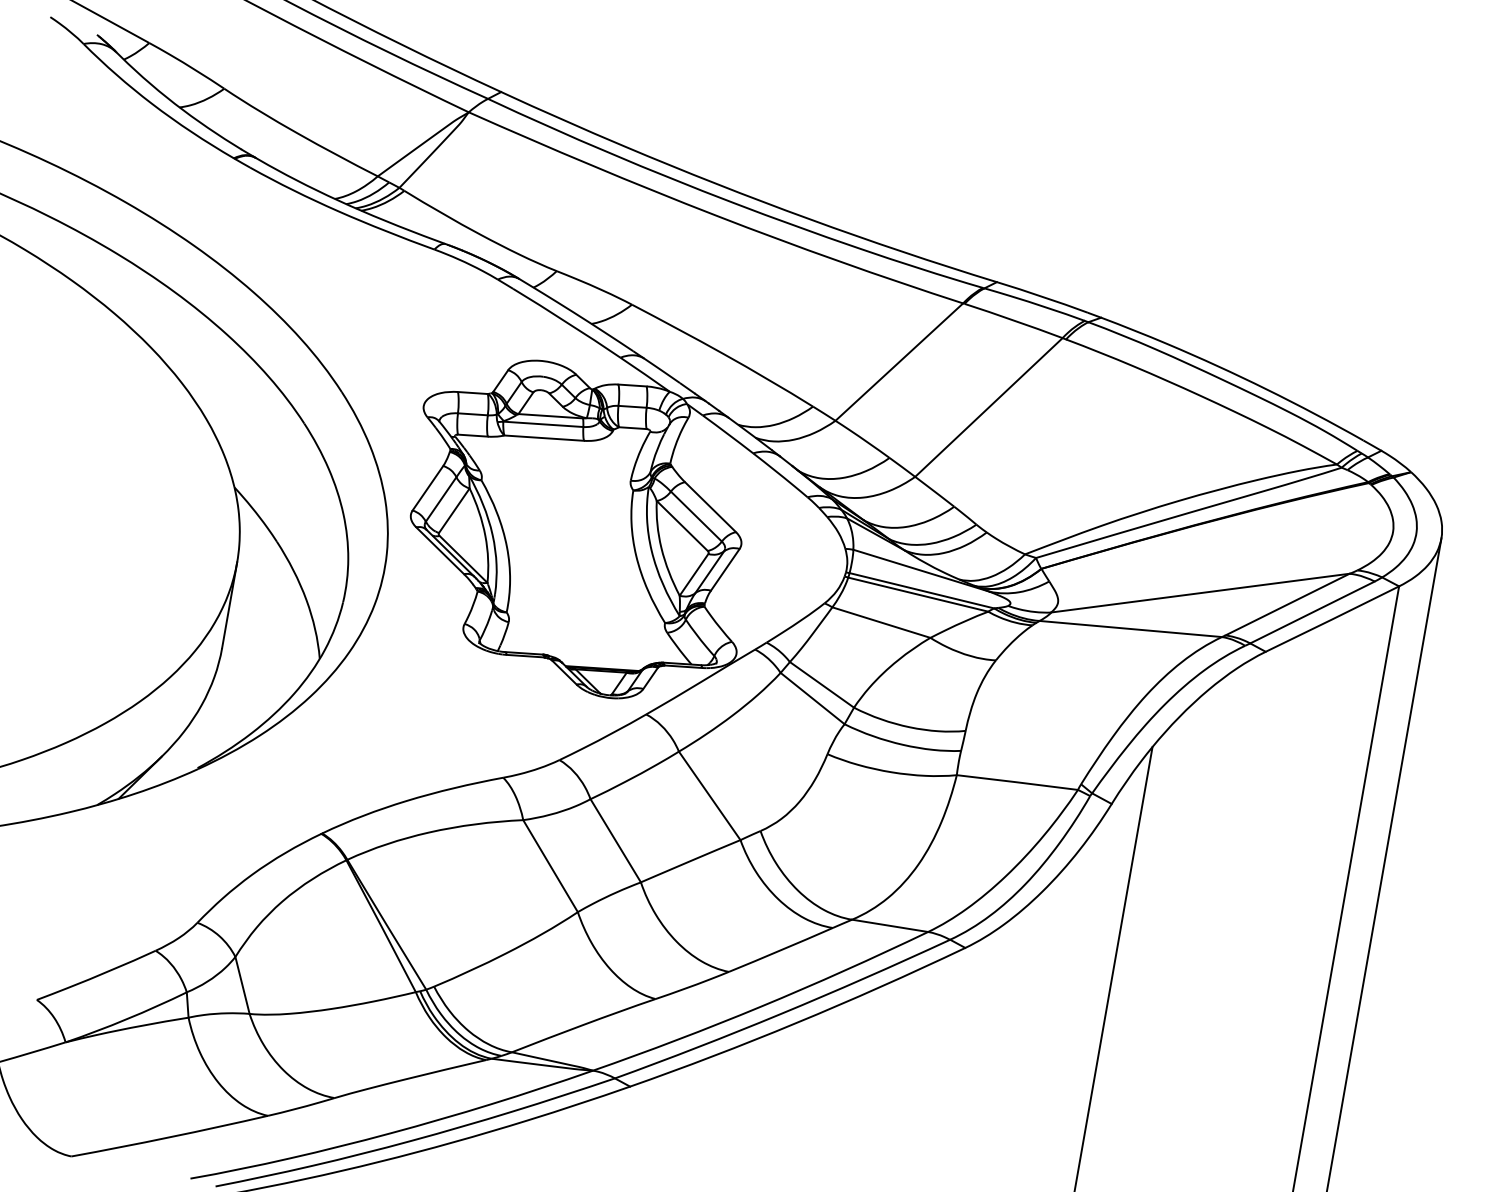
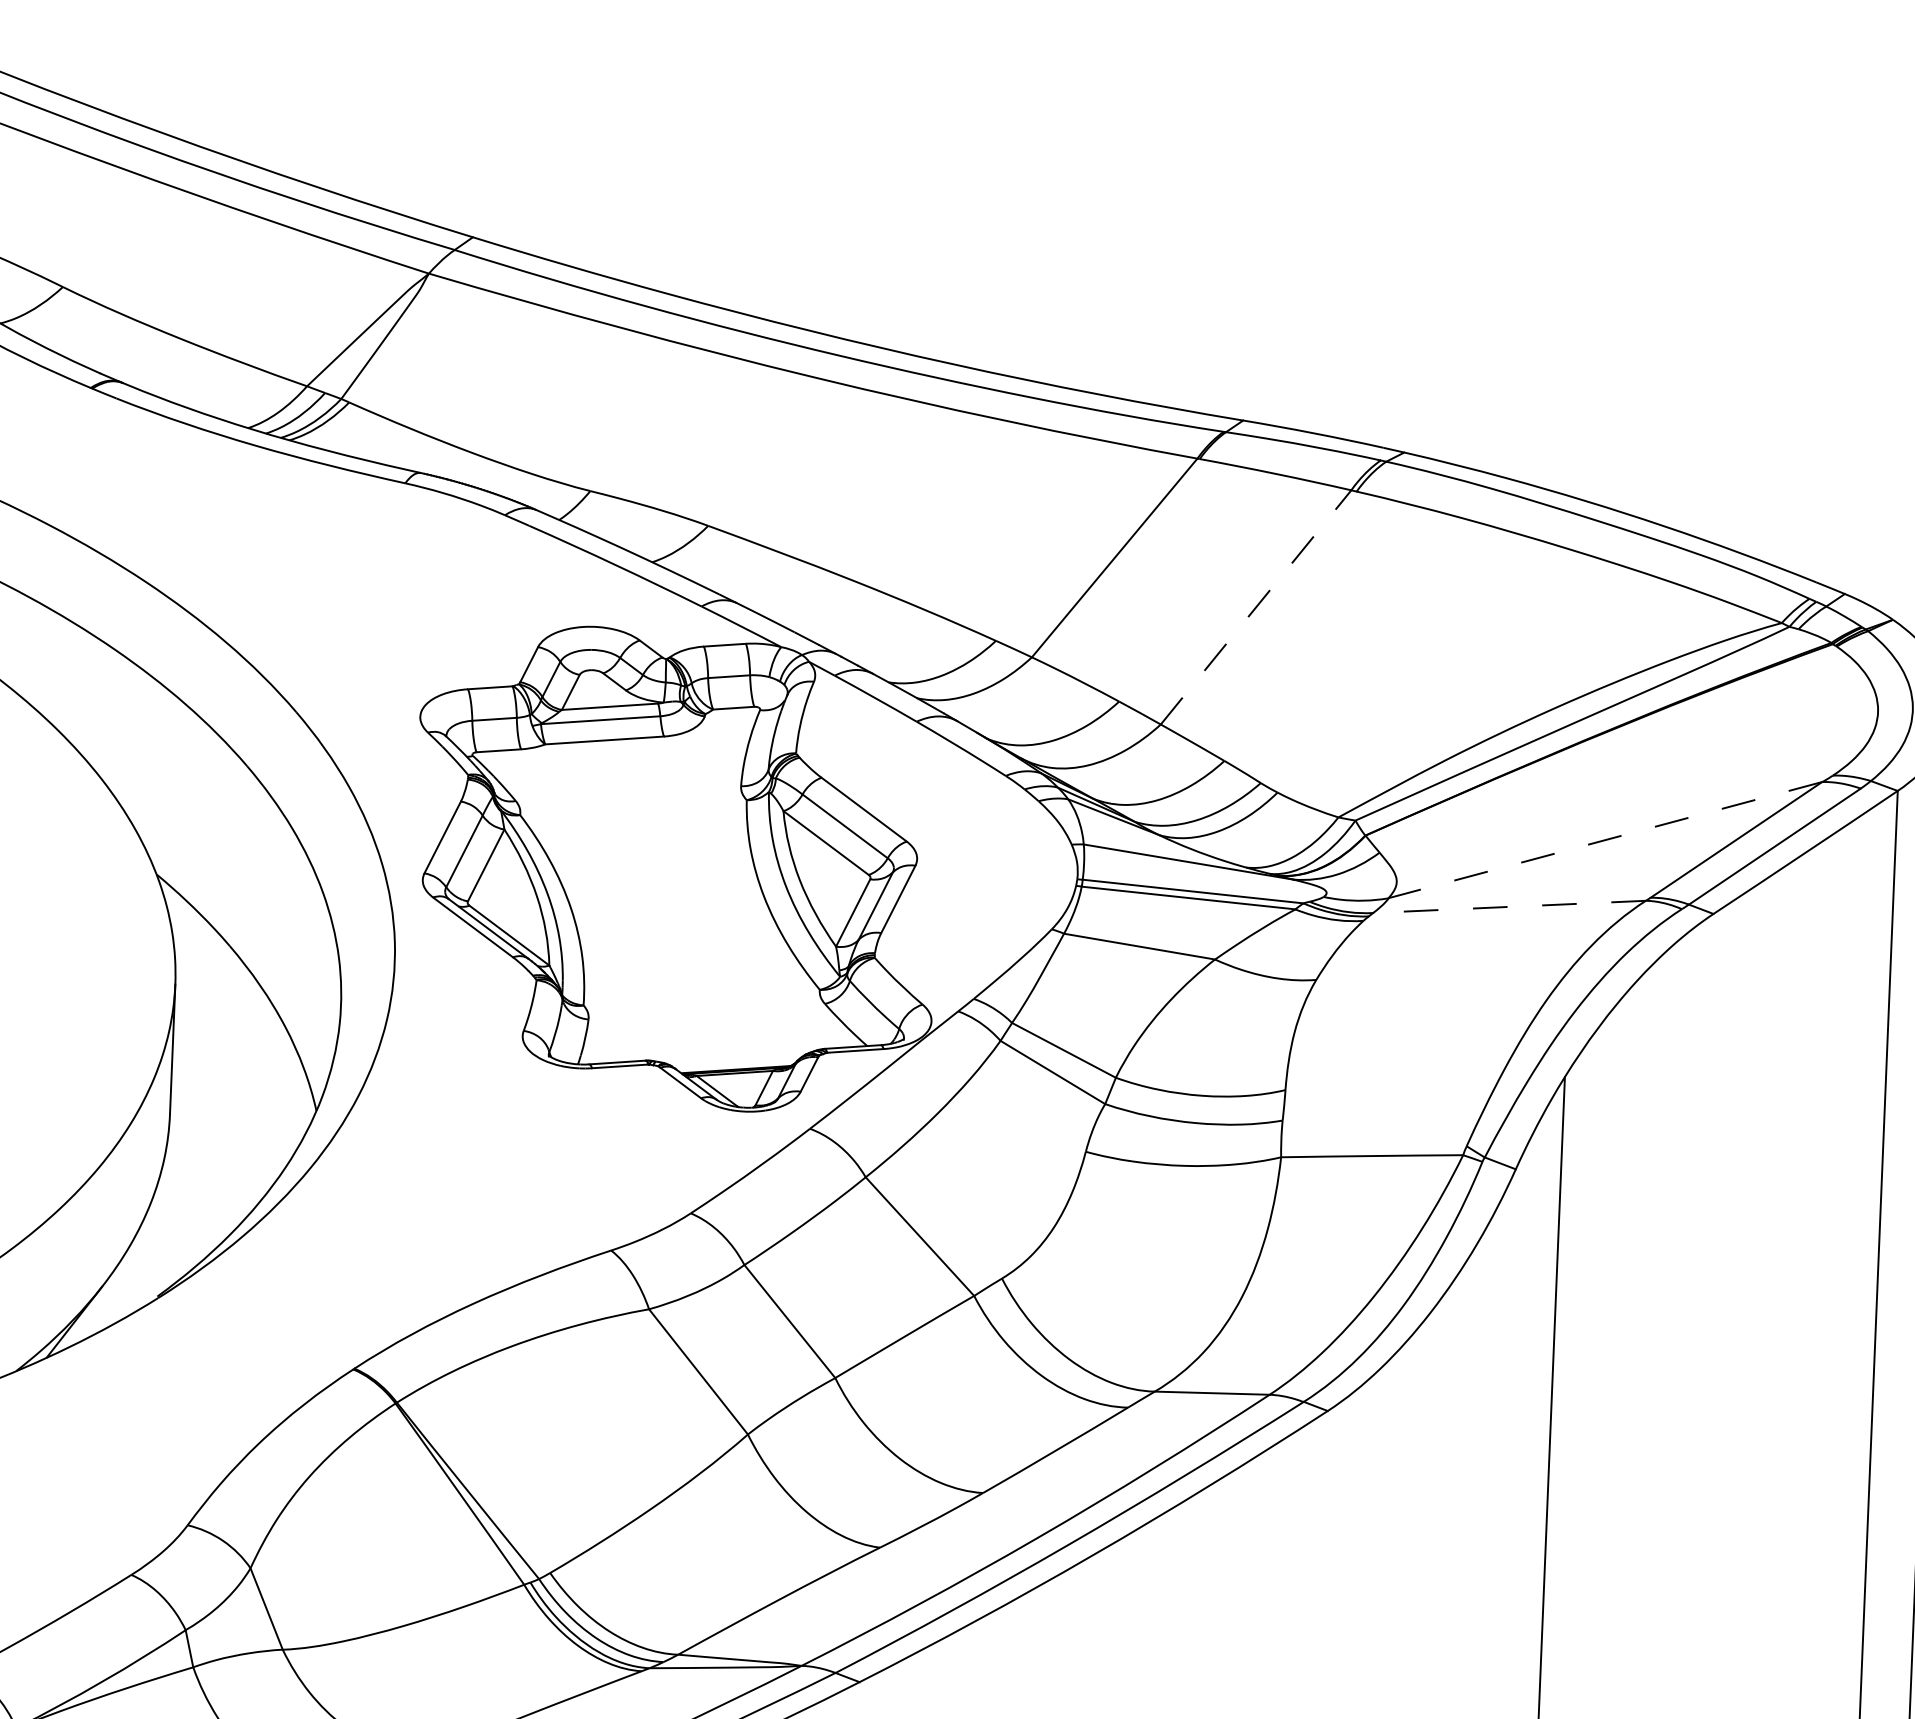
line: (989, 407) -> (1256, 607), solid -> dashed
line: (1200, 593) -> (1605, 840), solid -> dashed
line: (1130, 629) -> (1509, 907), solid -> dashed

